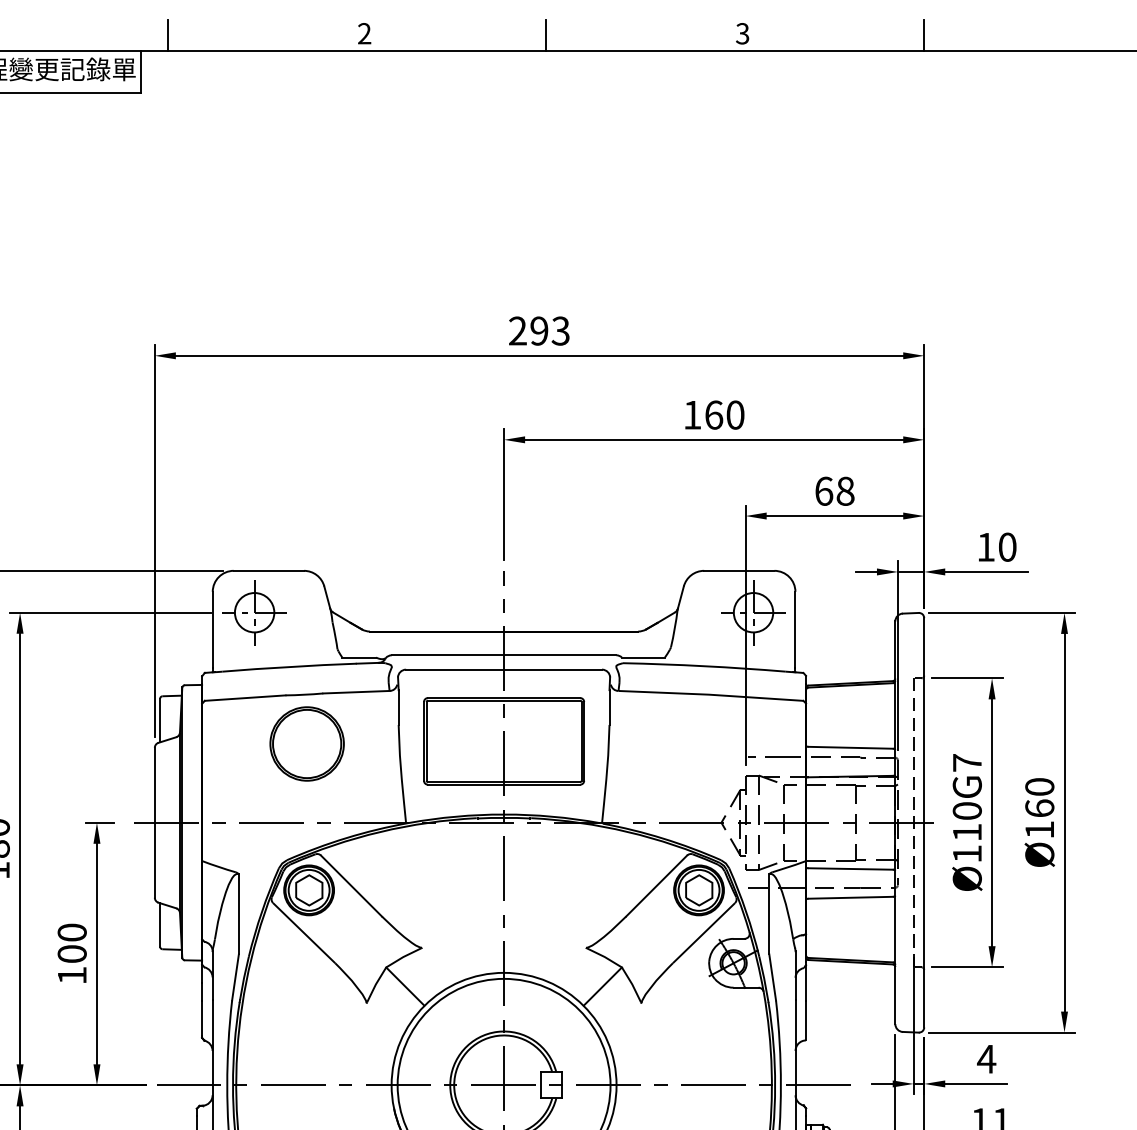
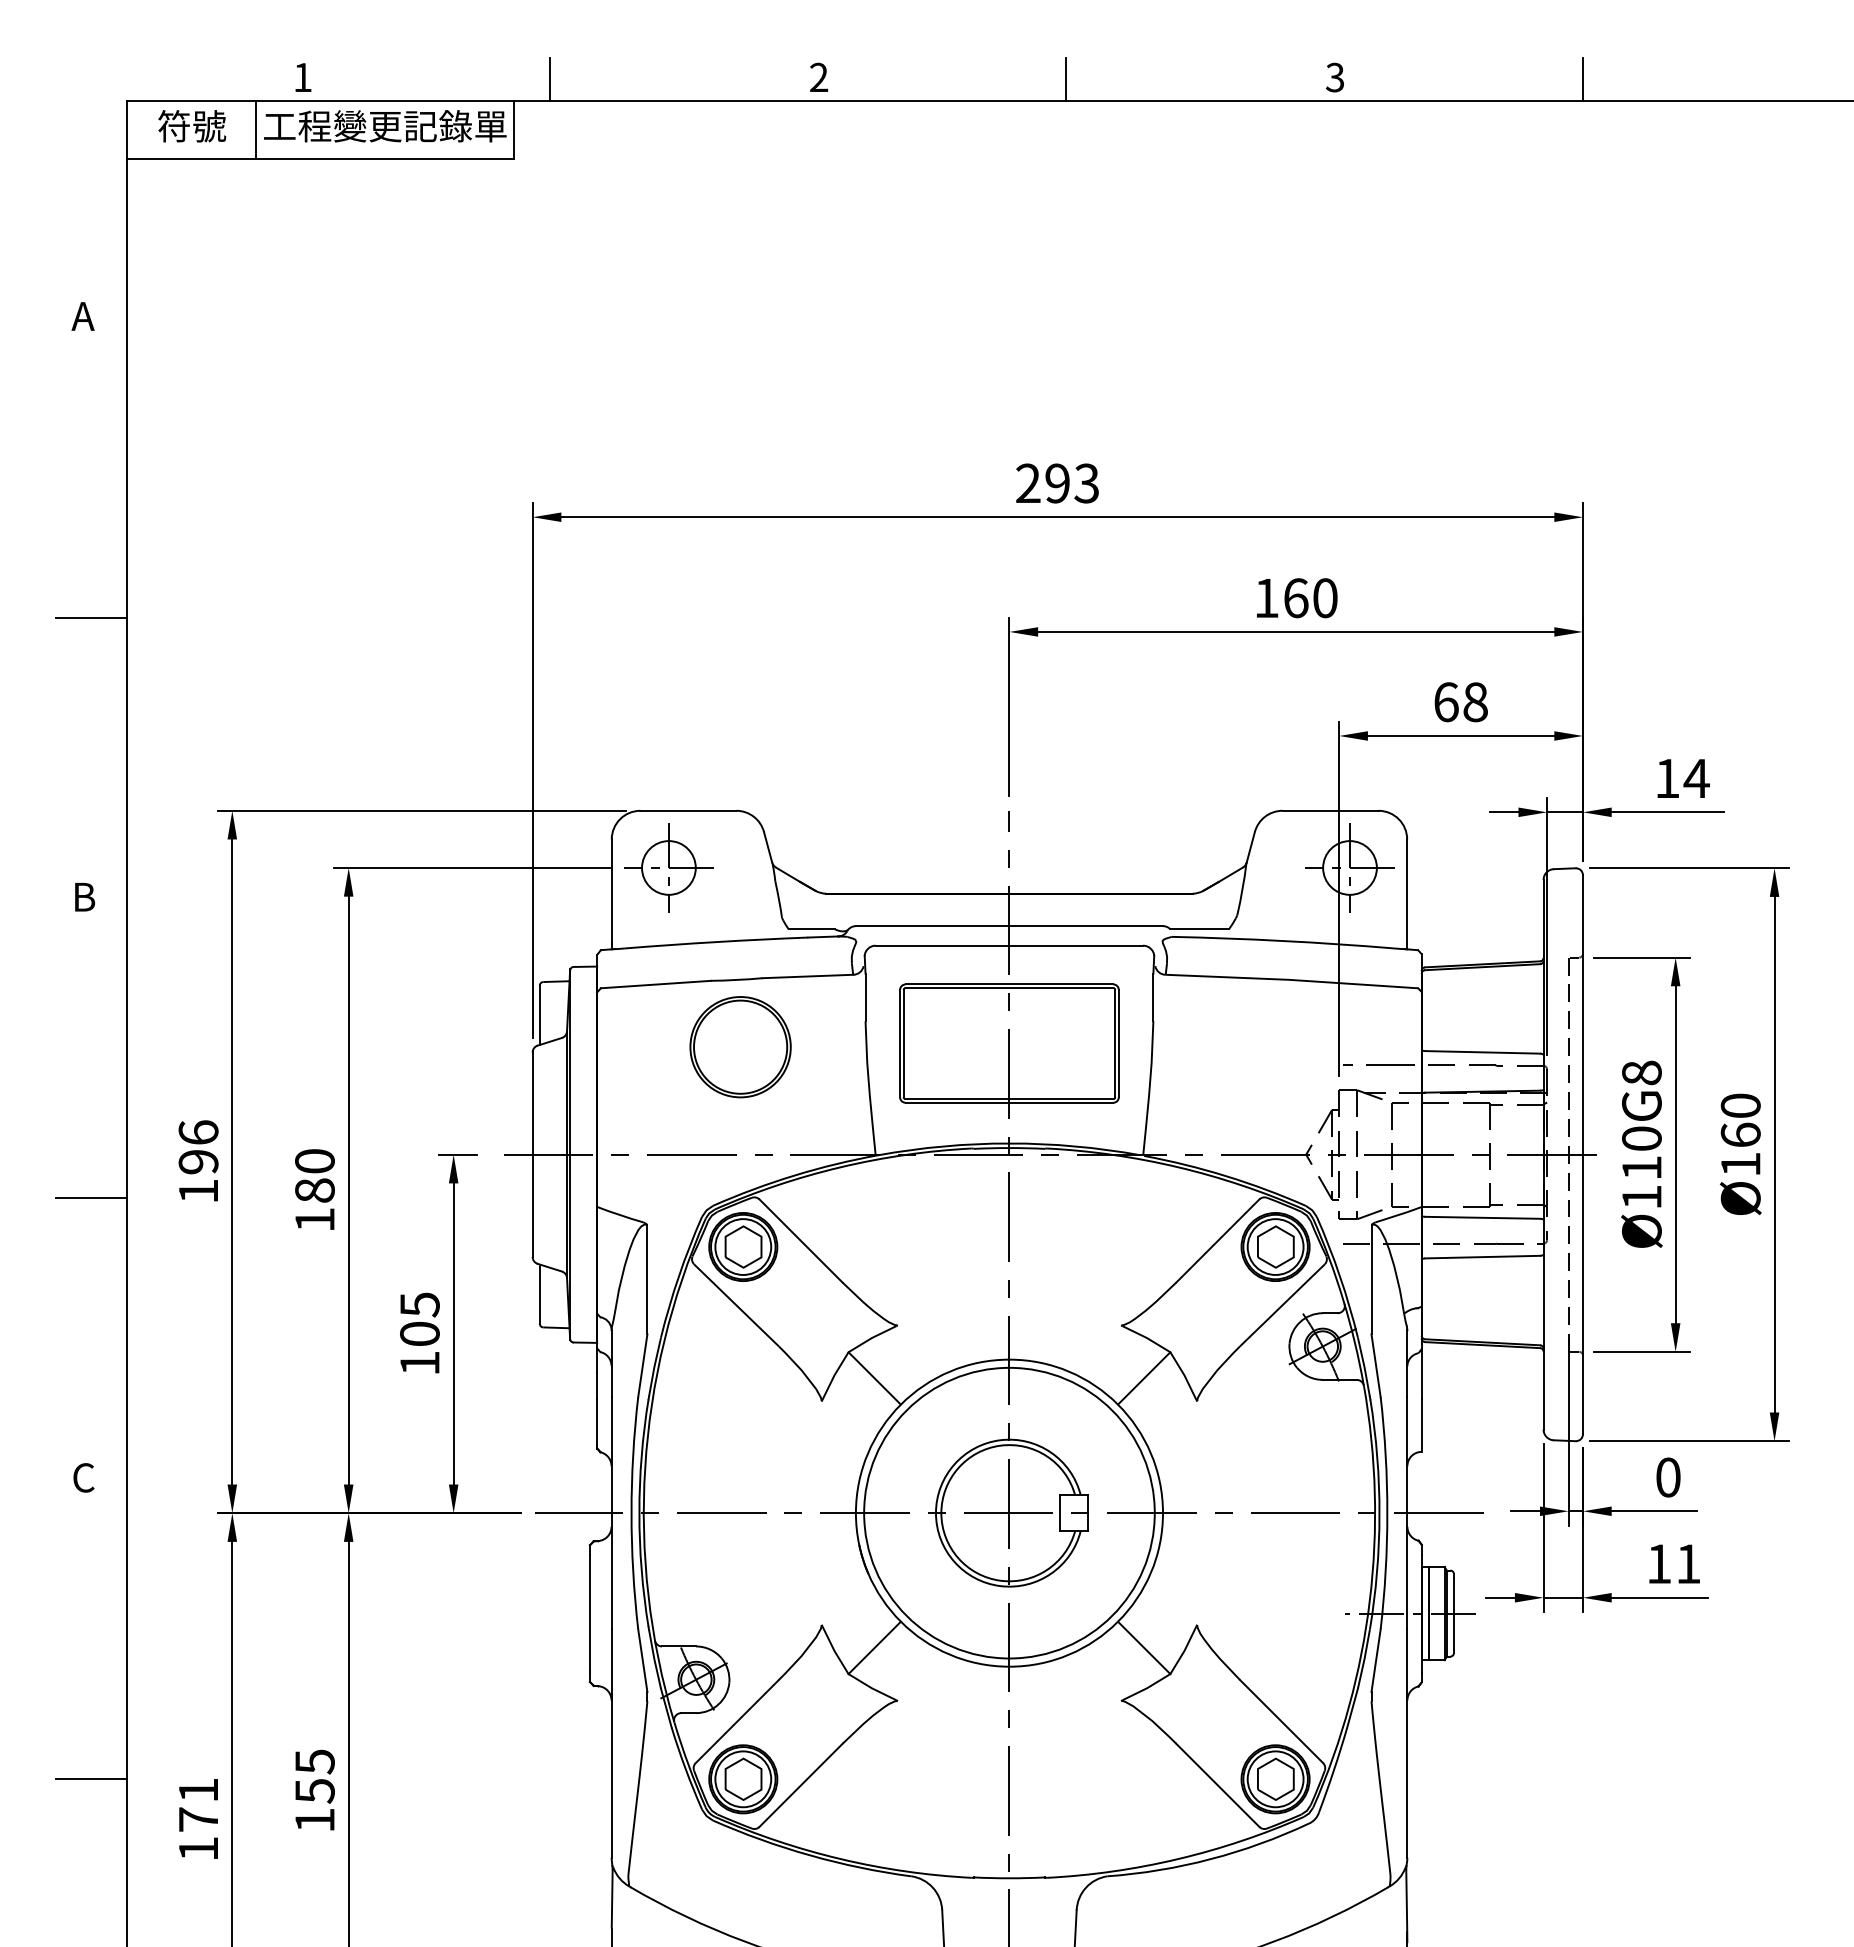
text: (1007, 547) -> (1696, 778), 10 -> 14
text: (967, 762) -> (1641, 1072), Ø110G7 -> Ø110G8
text: (71, 932) -> (419, 1304), 100 -> 105
text: (986, 1059) -> (1668, 1477), 4 -> 0

